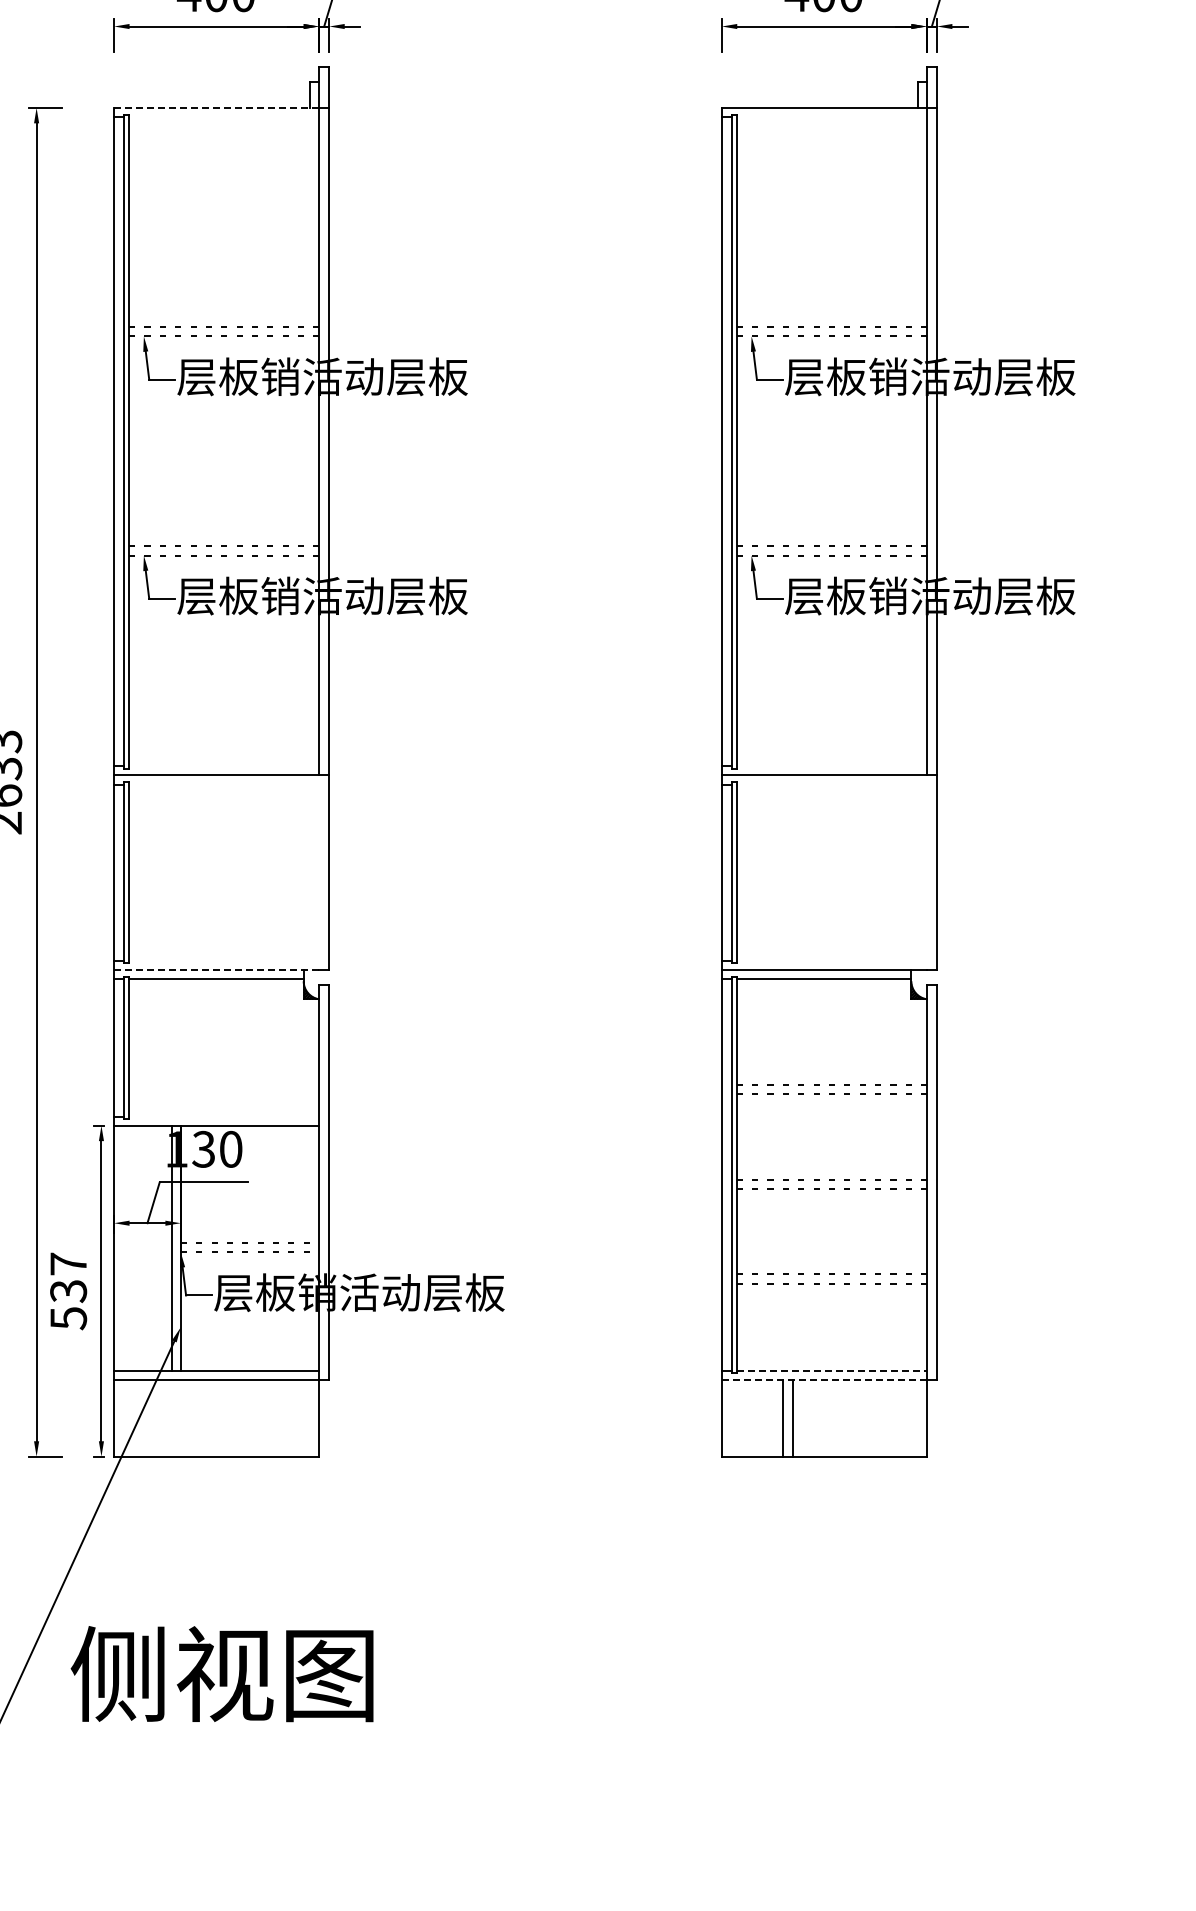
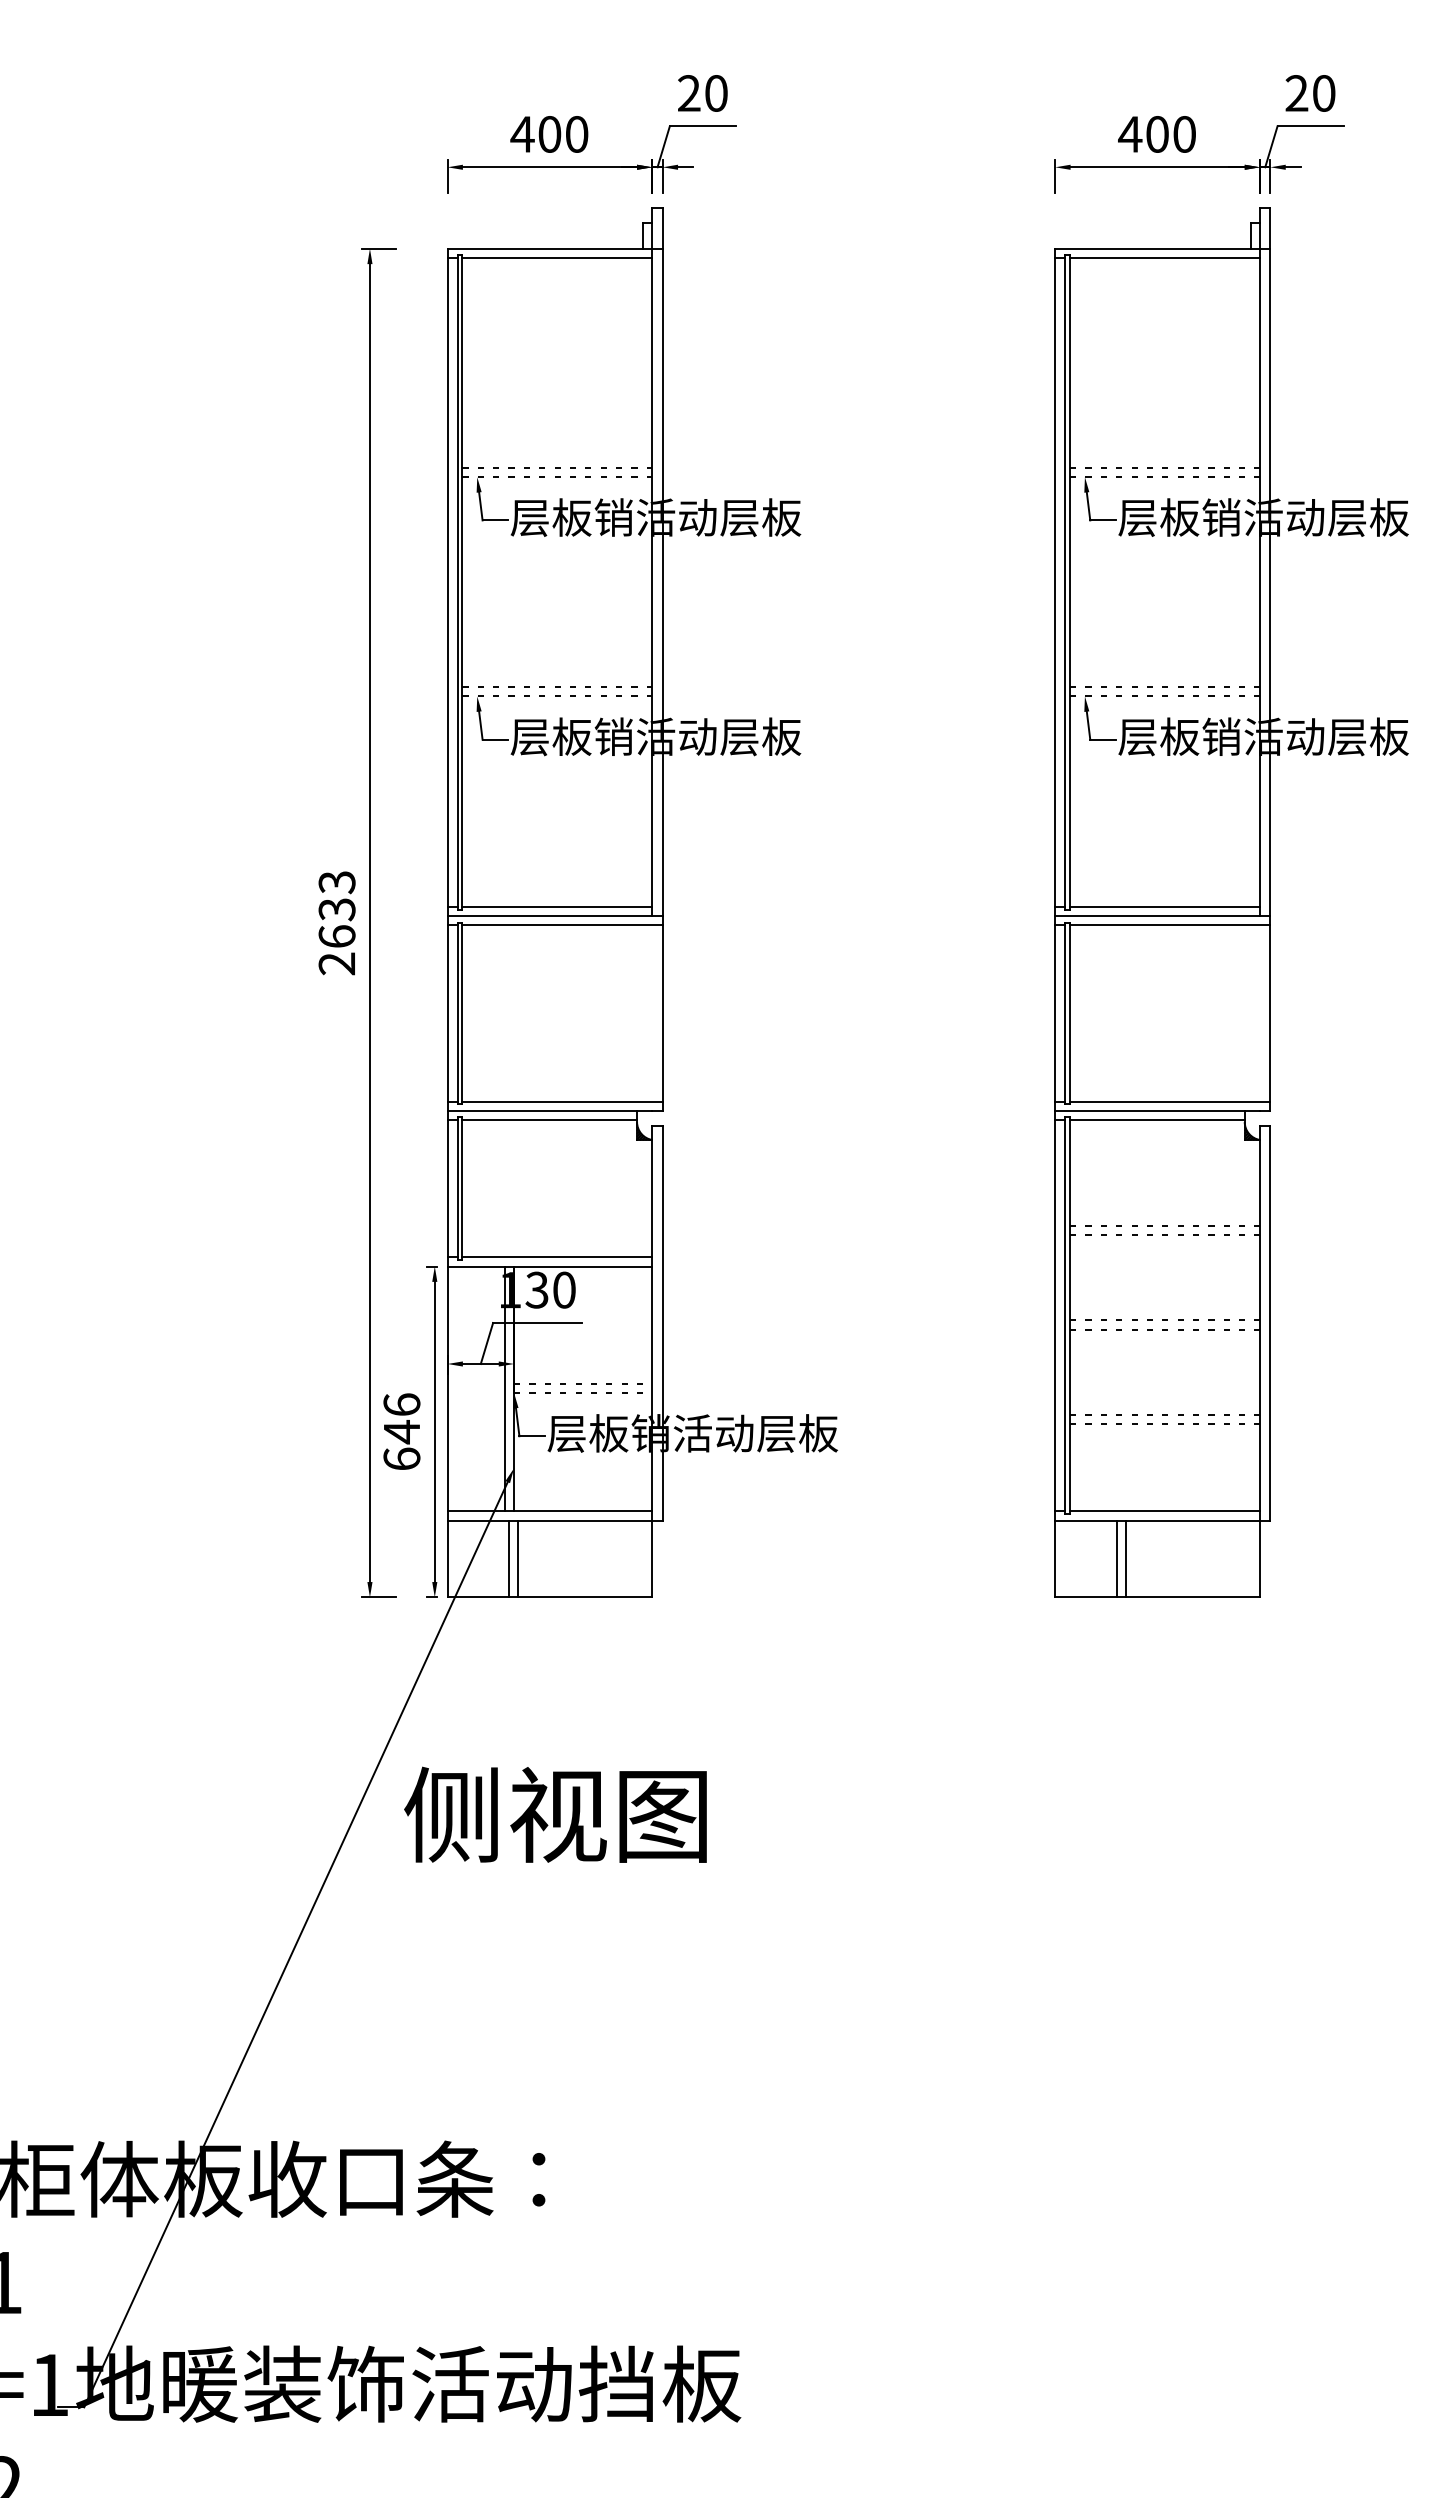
line: (217, 107) -> (550, 248), dashed -> solid
line: (224, 116) -> (557, 257), added
line: (832, 116) -> (1165, 257), added
line: (224, 765) -> (557, 906), added
line: (832, 765) -> (1165, 906), added
line: (229, 784) -> (562, 925), added
line: (837, 784) -> (1170, 925), added
line: (229, 960) -> (562, 1101), added
line: (837, 960) -> (1170, 1101), added
line: (217, 969) -> (550, 1110), dashed -> solid
line: (224, 1116) -> (557, 1257), added
text: (68, 1291) -> (401, 1432), 537 -> 646
line: (832, 1370) -> (1165, 1511), dashed -> solid
line: (825, 1379) -> (1158, 1520), dashed -> solid
line: (176, 1417) -> (509, 1558), added
line: (185, 1417) -> (518, 1558), added

